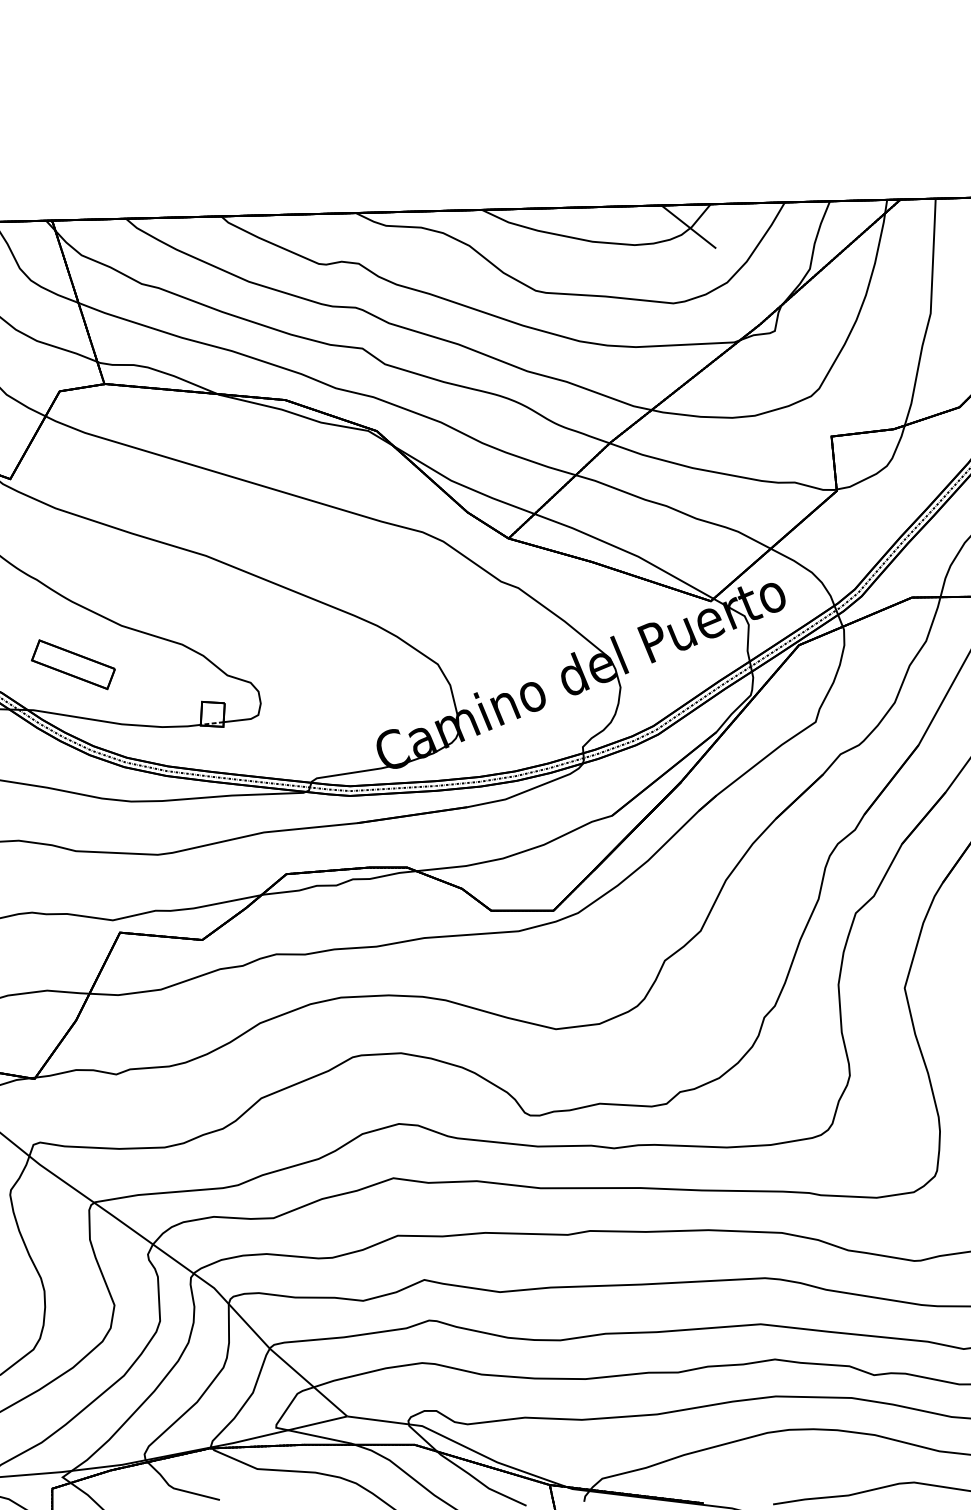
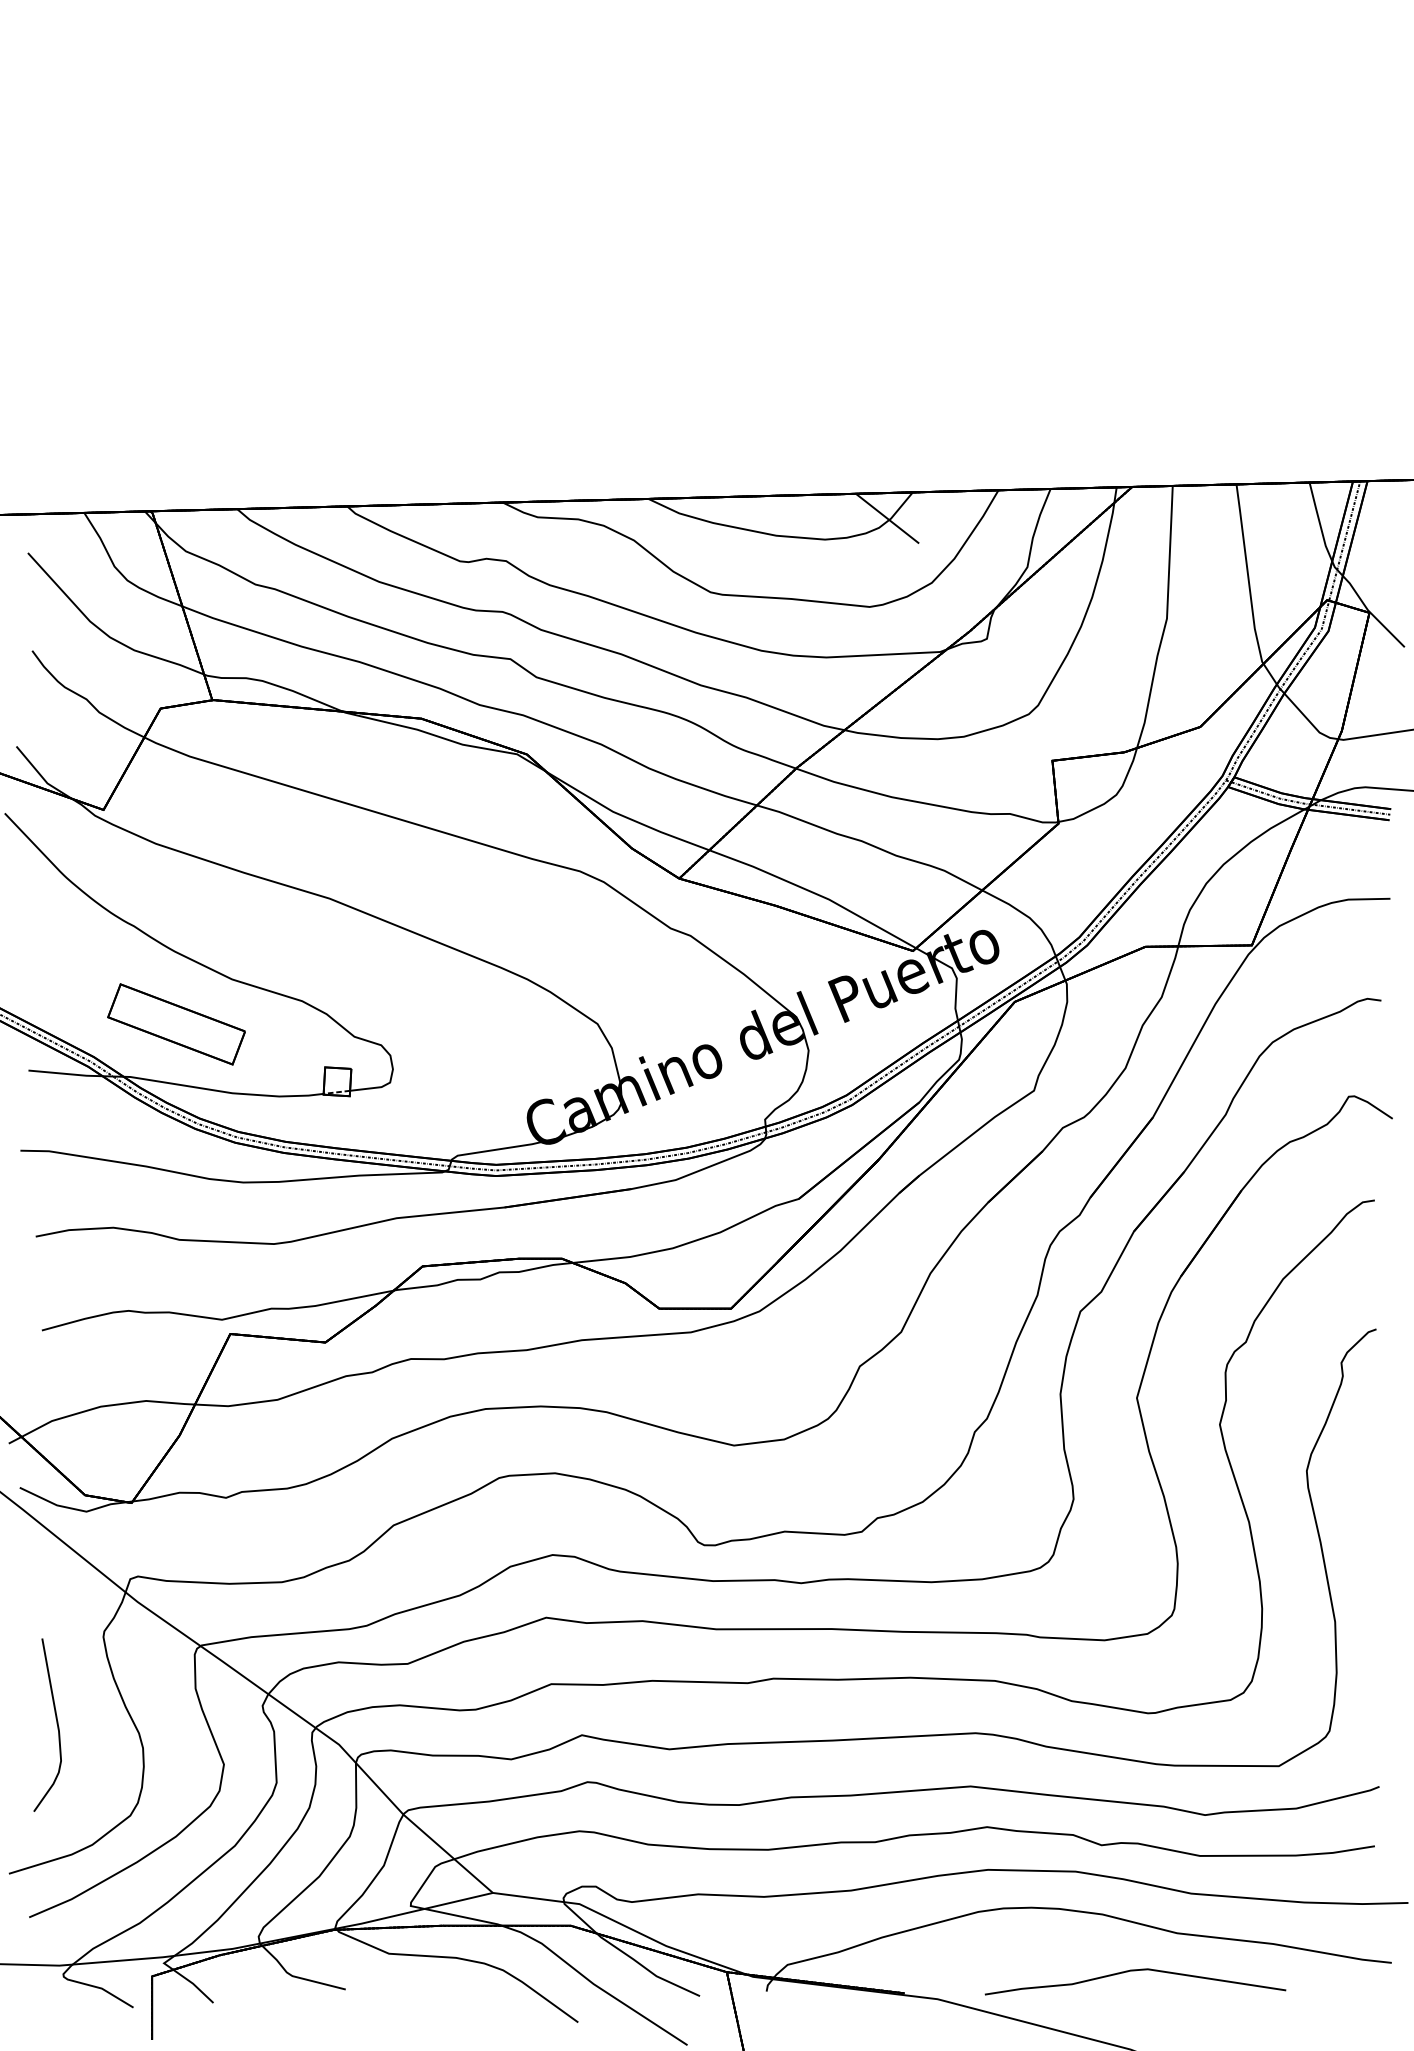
part: (73, 664) -> (176, 1024), size x1.43

